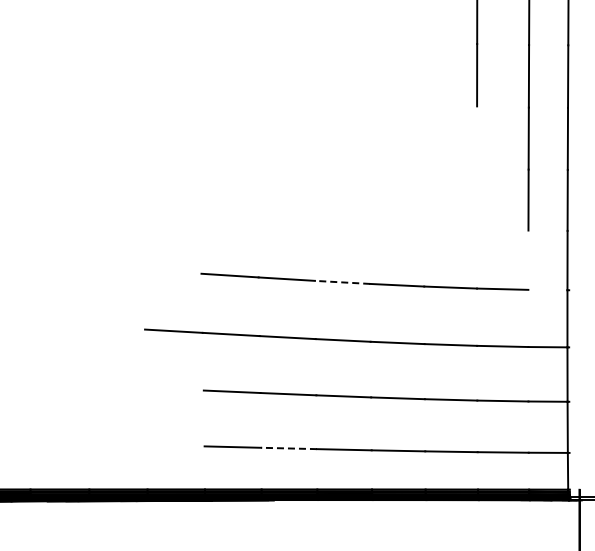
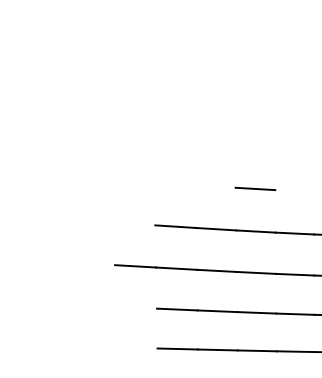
line: (341, 222) -> (255, 188), added
line: (342, 282) -> (255, 231), dashed -> solid
line: (289, 448) -> (218, 350), dashed -> solid

